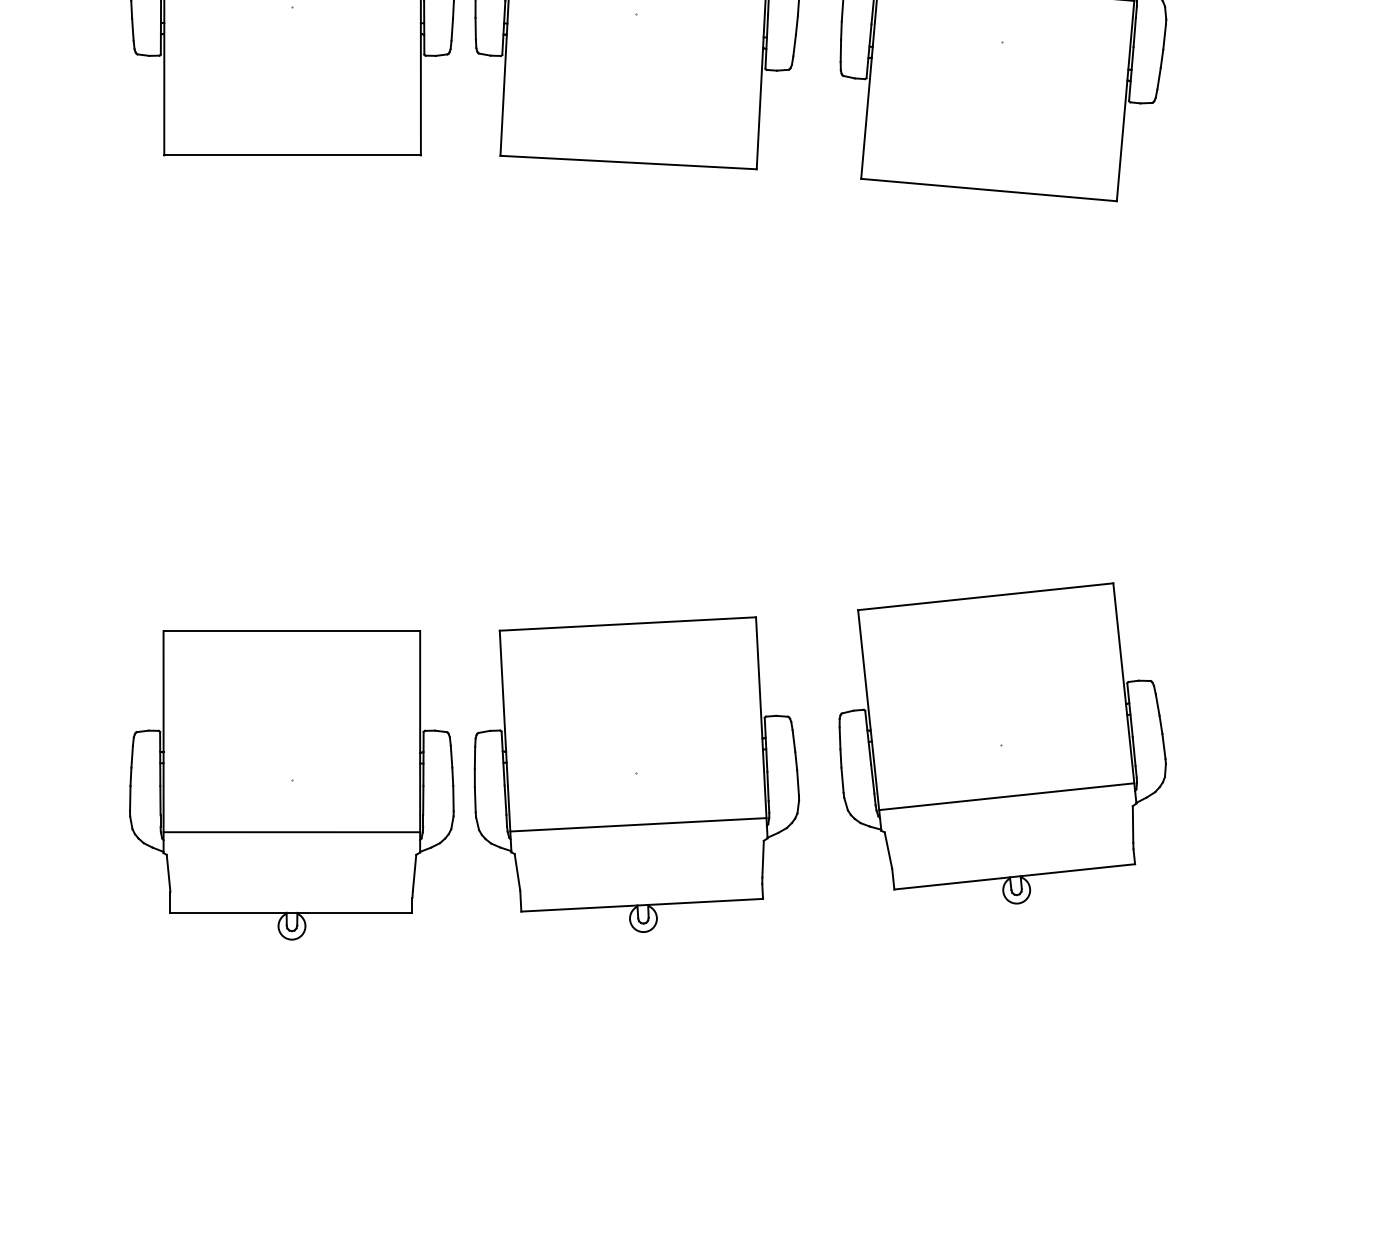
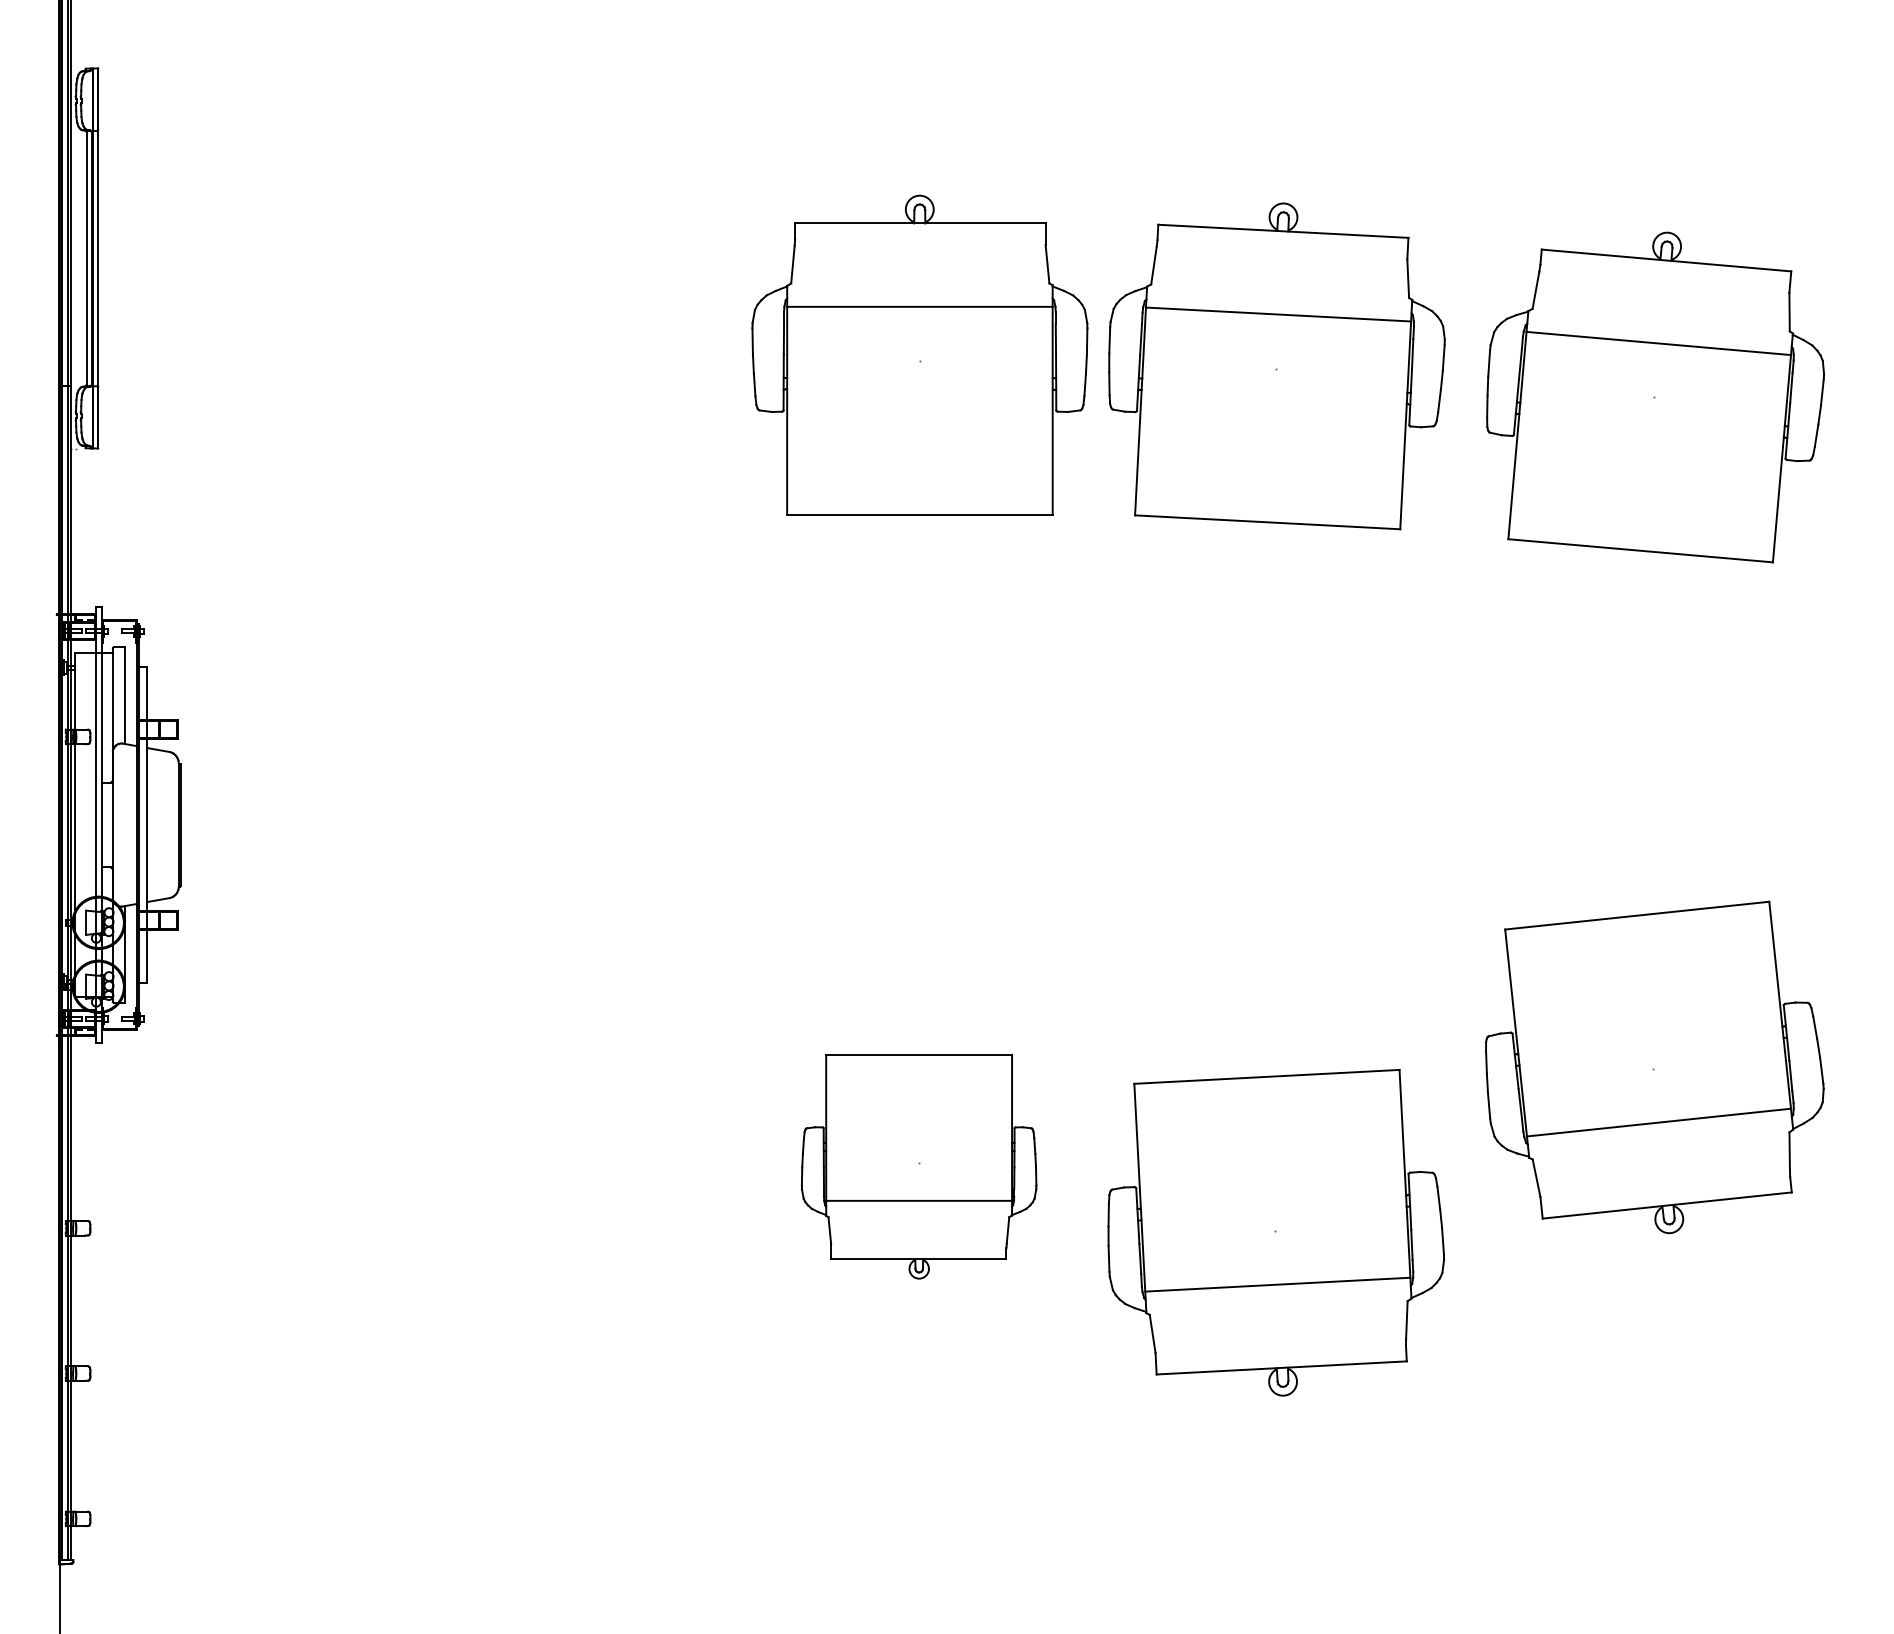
part: (1002, 743) -> (1654, 1067), moved
part: (637, 774) -> (1276, 1232), moved
part: (291, 785) -> (918, 1166), size x0.7

